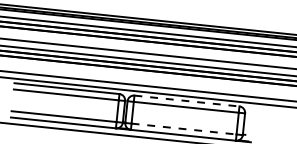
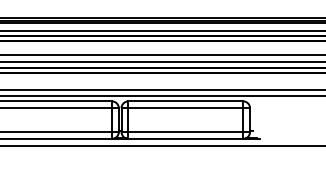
line: (187, 101) -> (186, 101), dashed -> solid
line: (184, 129) -> (186, 132), dashed -> solid

